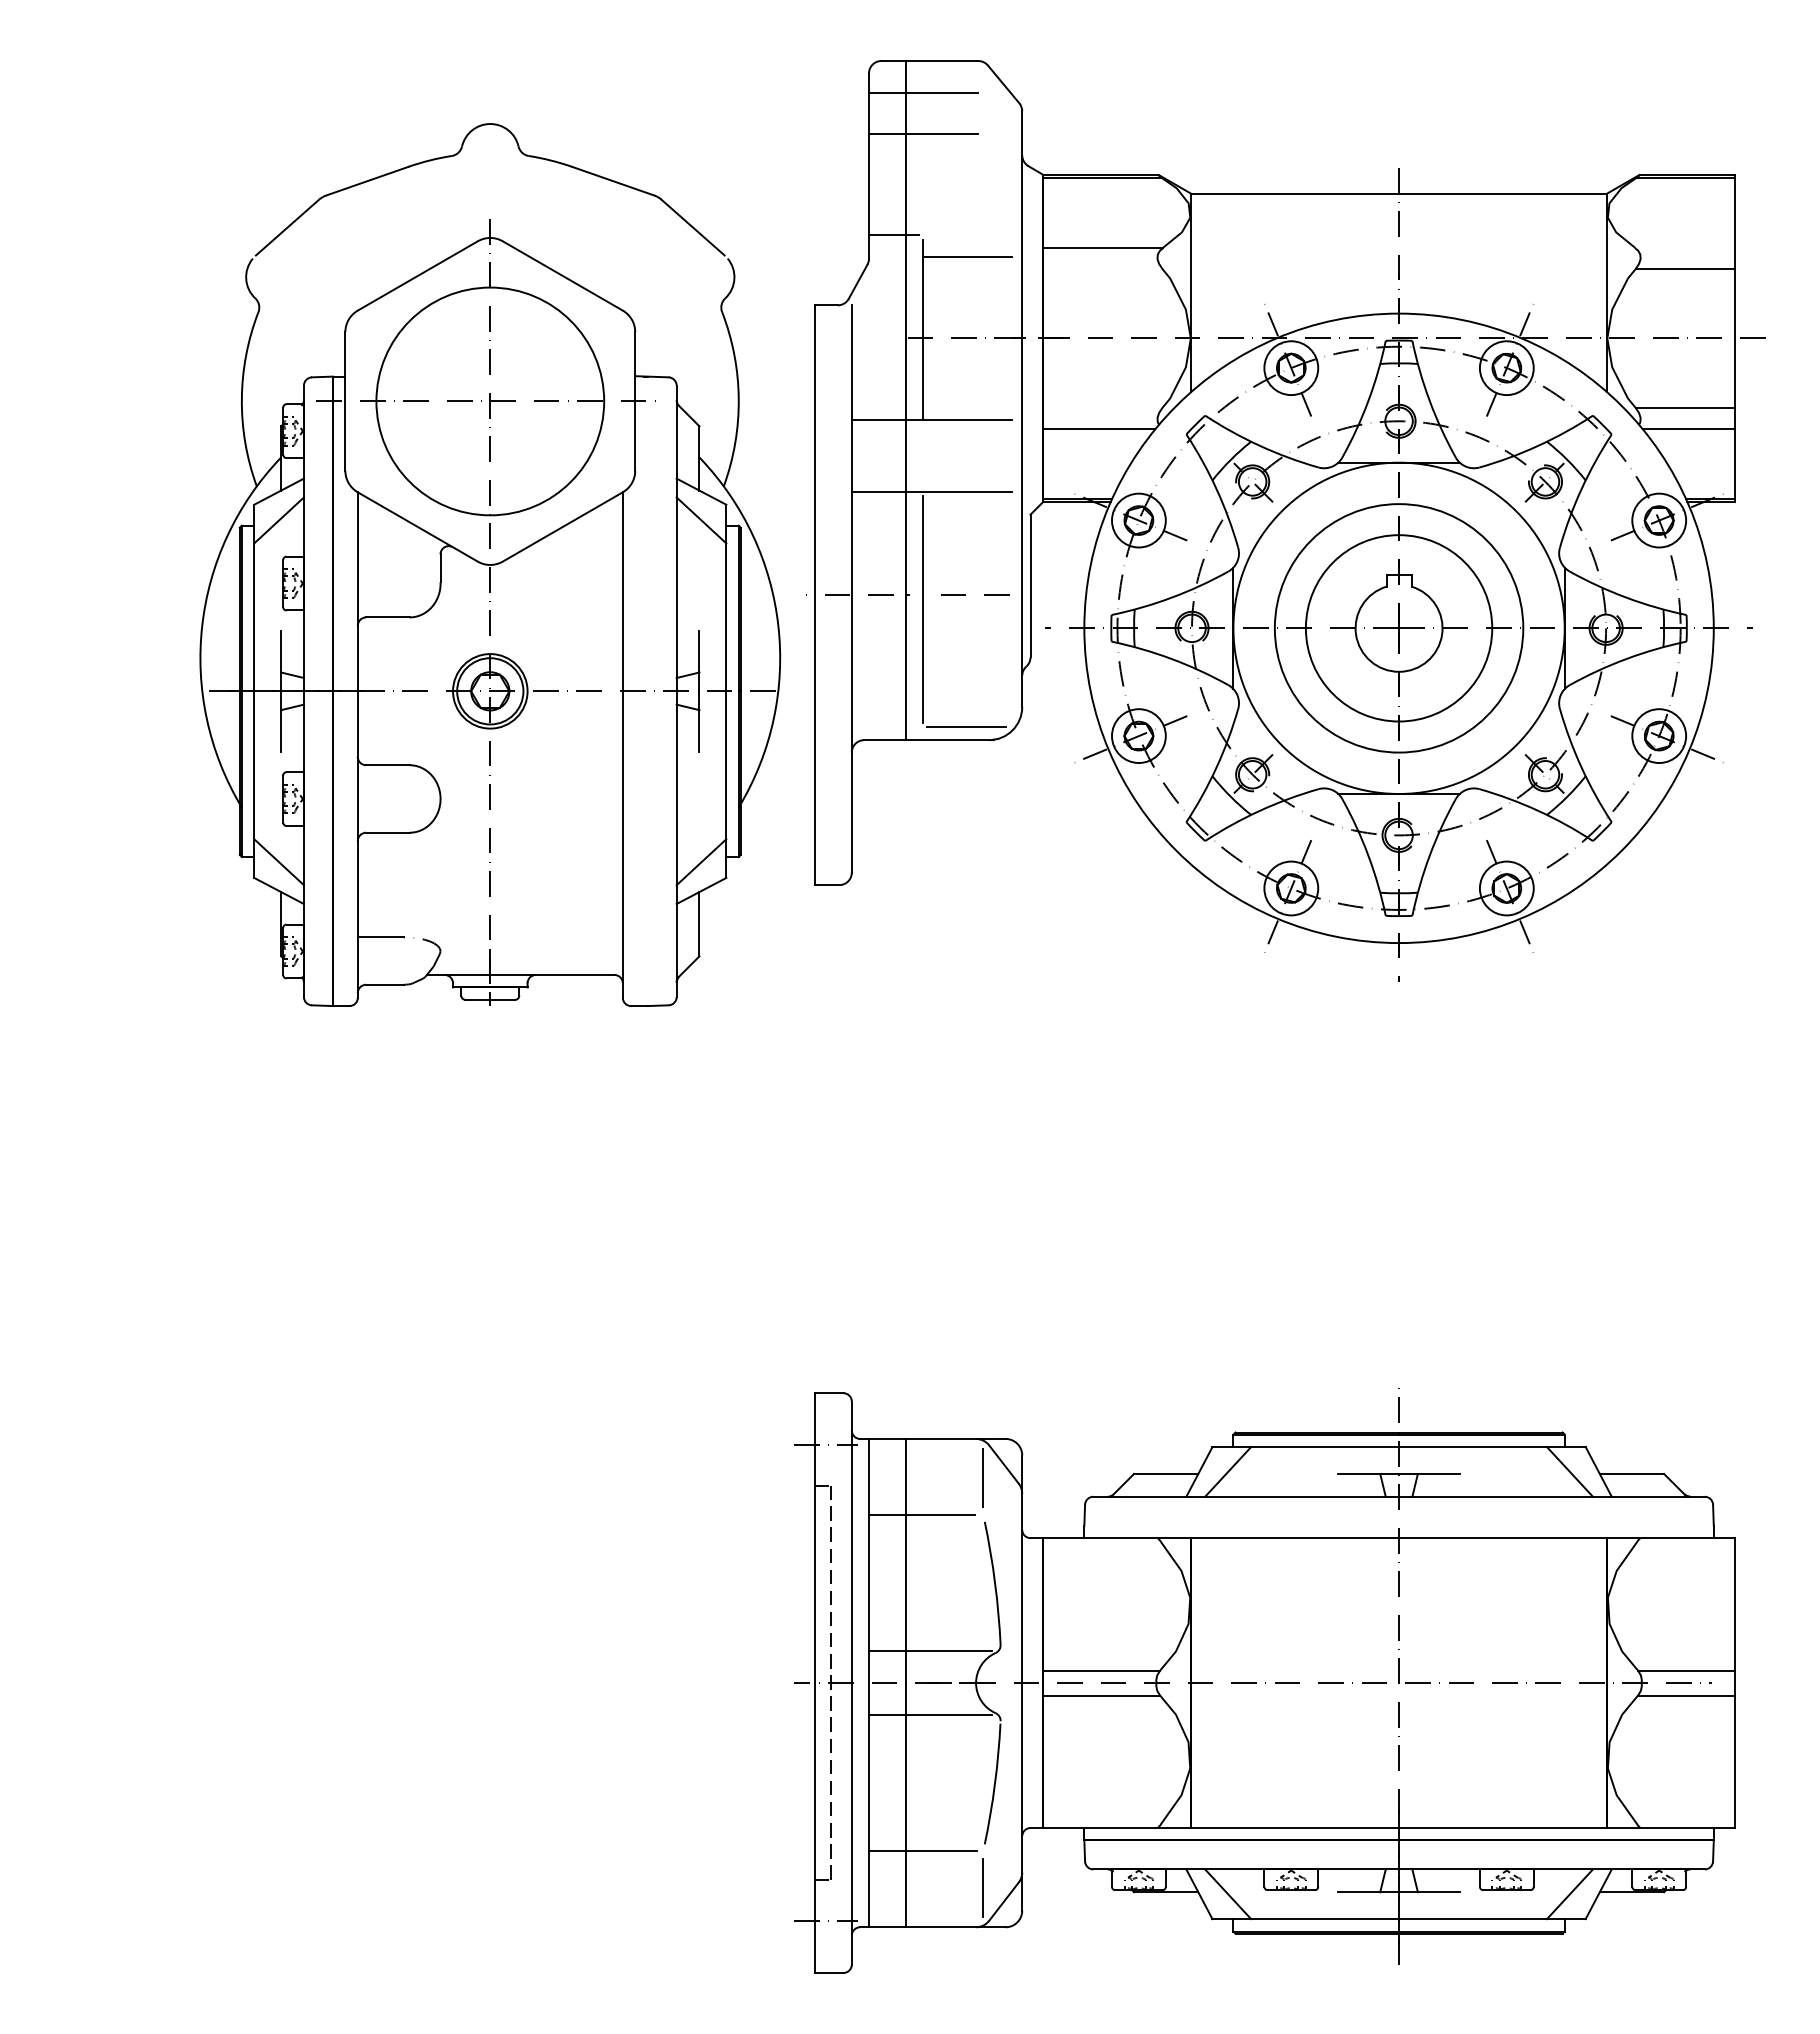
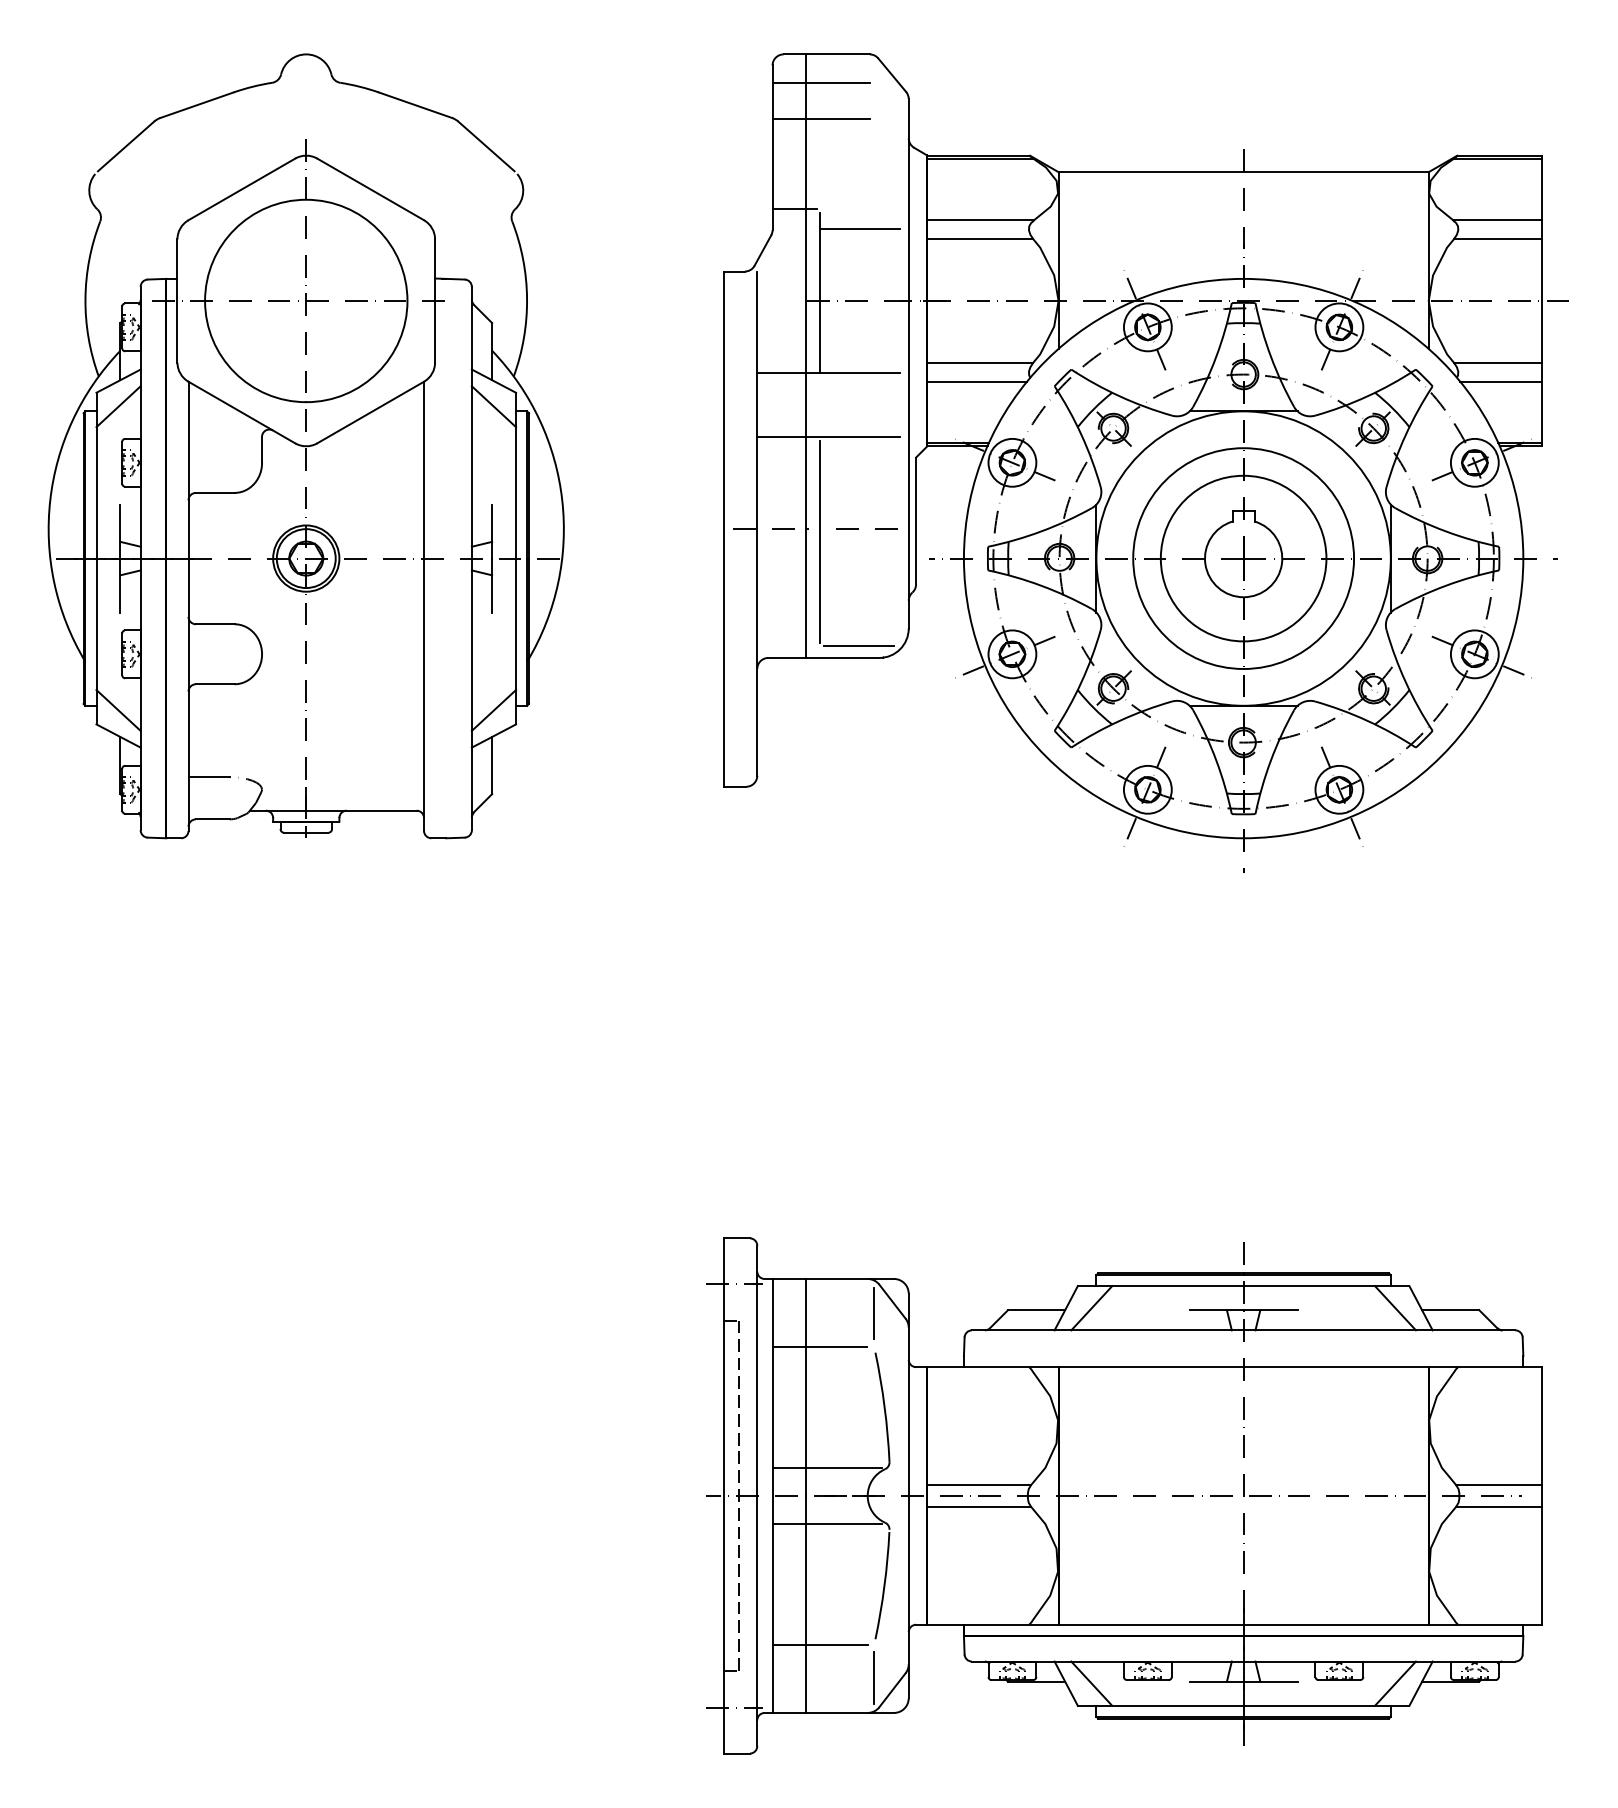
line: (1684, 247) -> (1497, 220), added
line: (1102, 269) -> (980, 239), added
line: (1102, 407) -> (980, 362), added
part: (490, 564) -> (306, 445), moved

